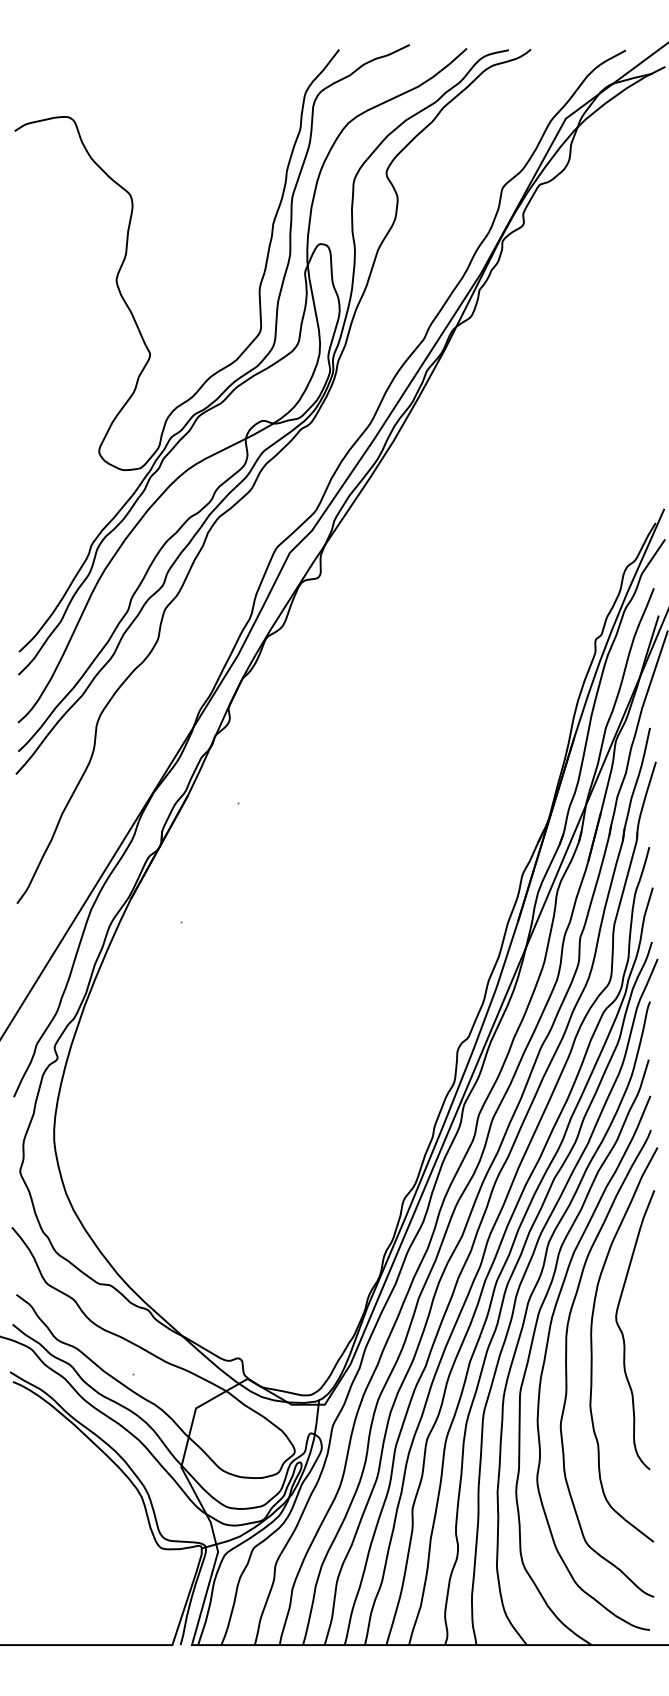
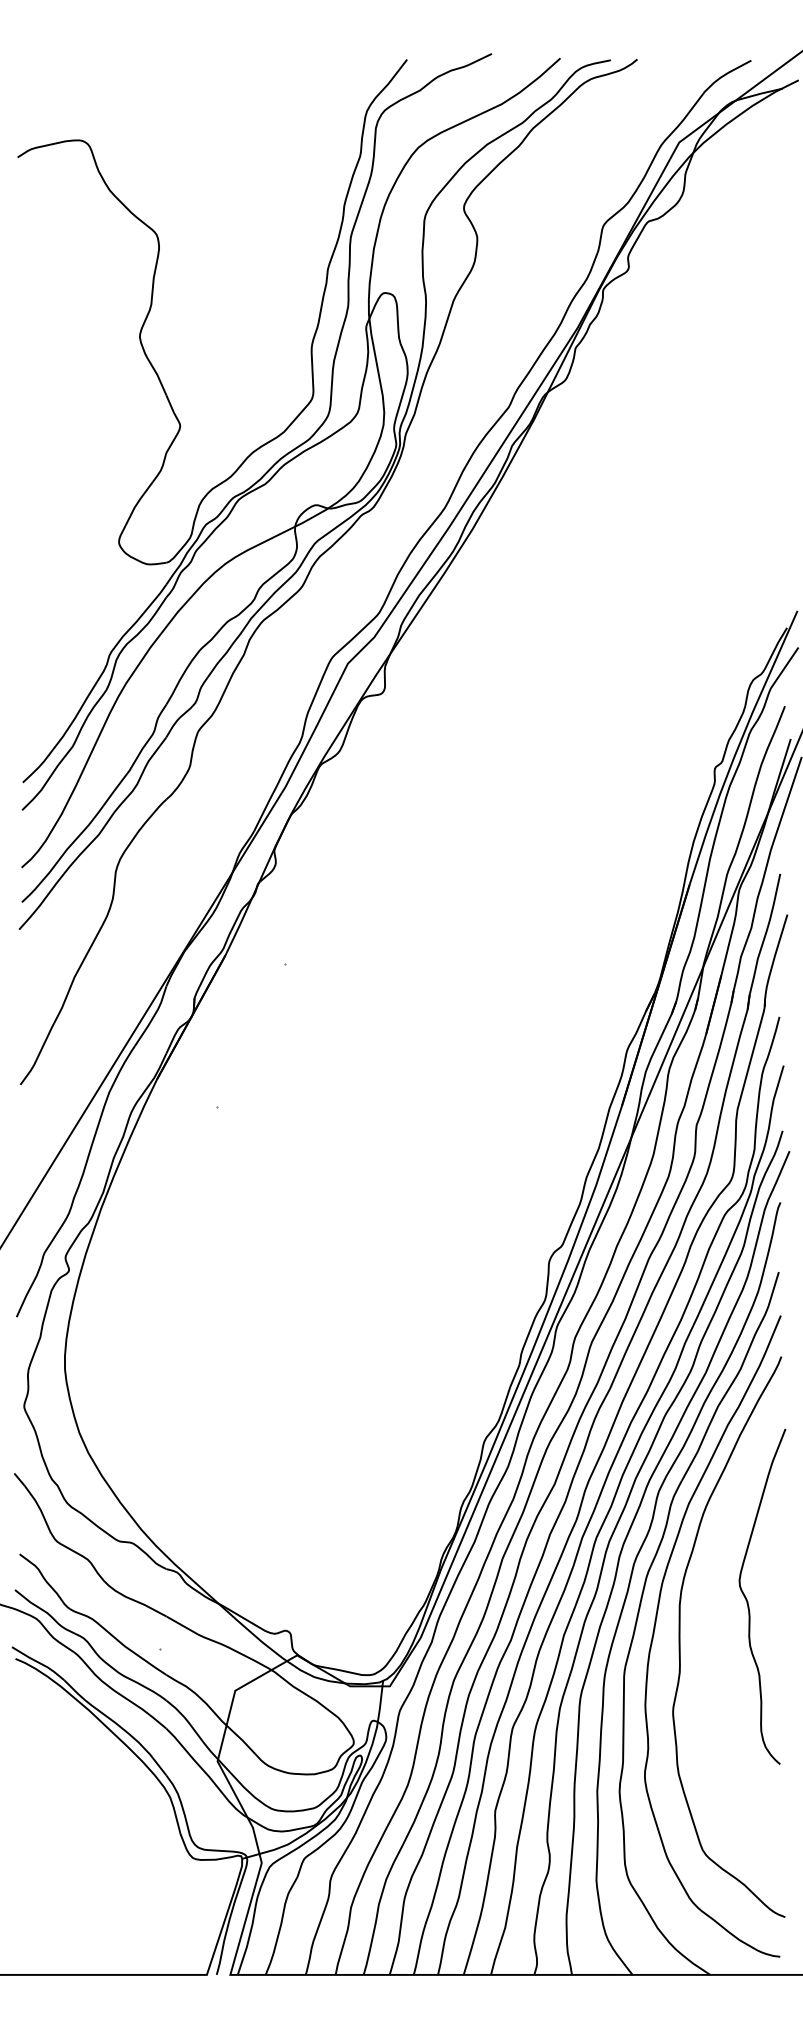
curve: (591, 1344) -> (710, 1614), removed

